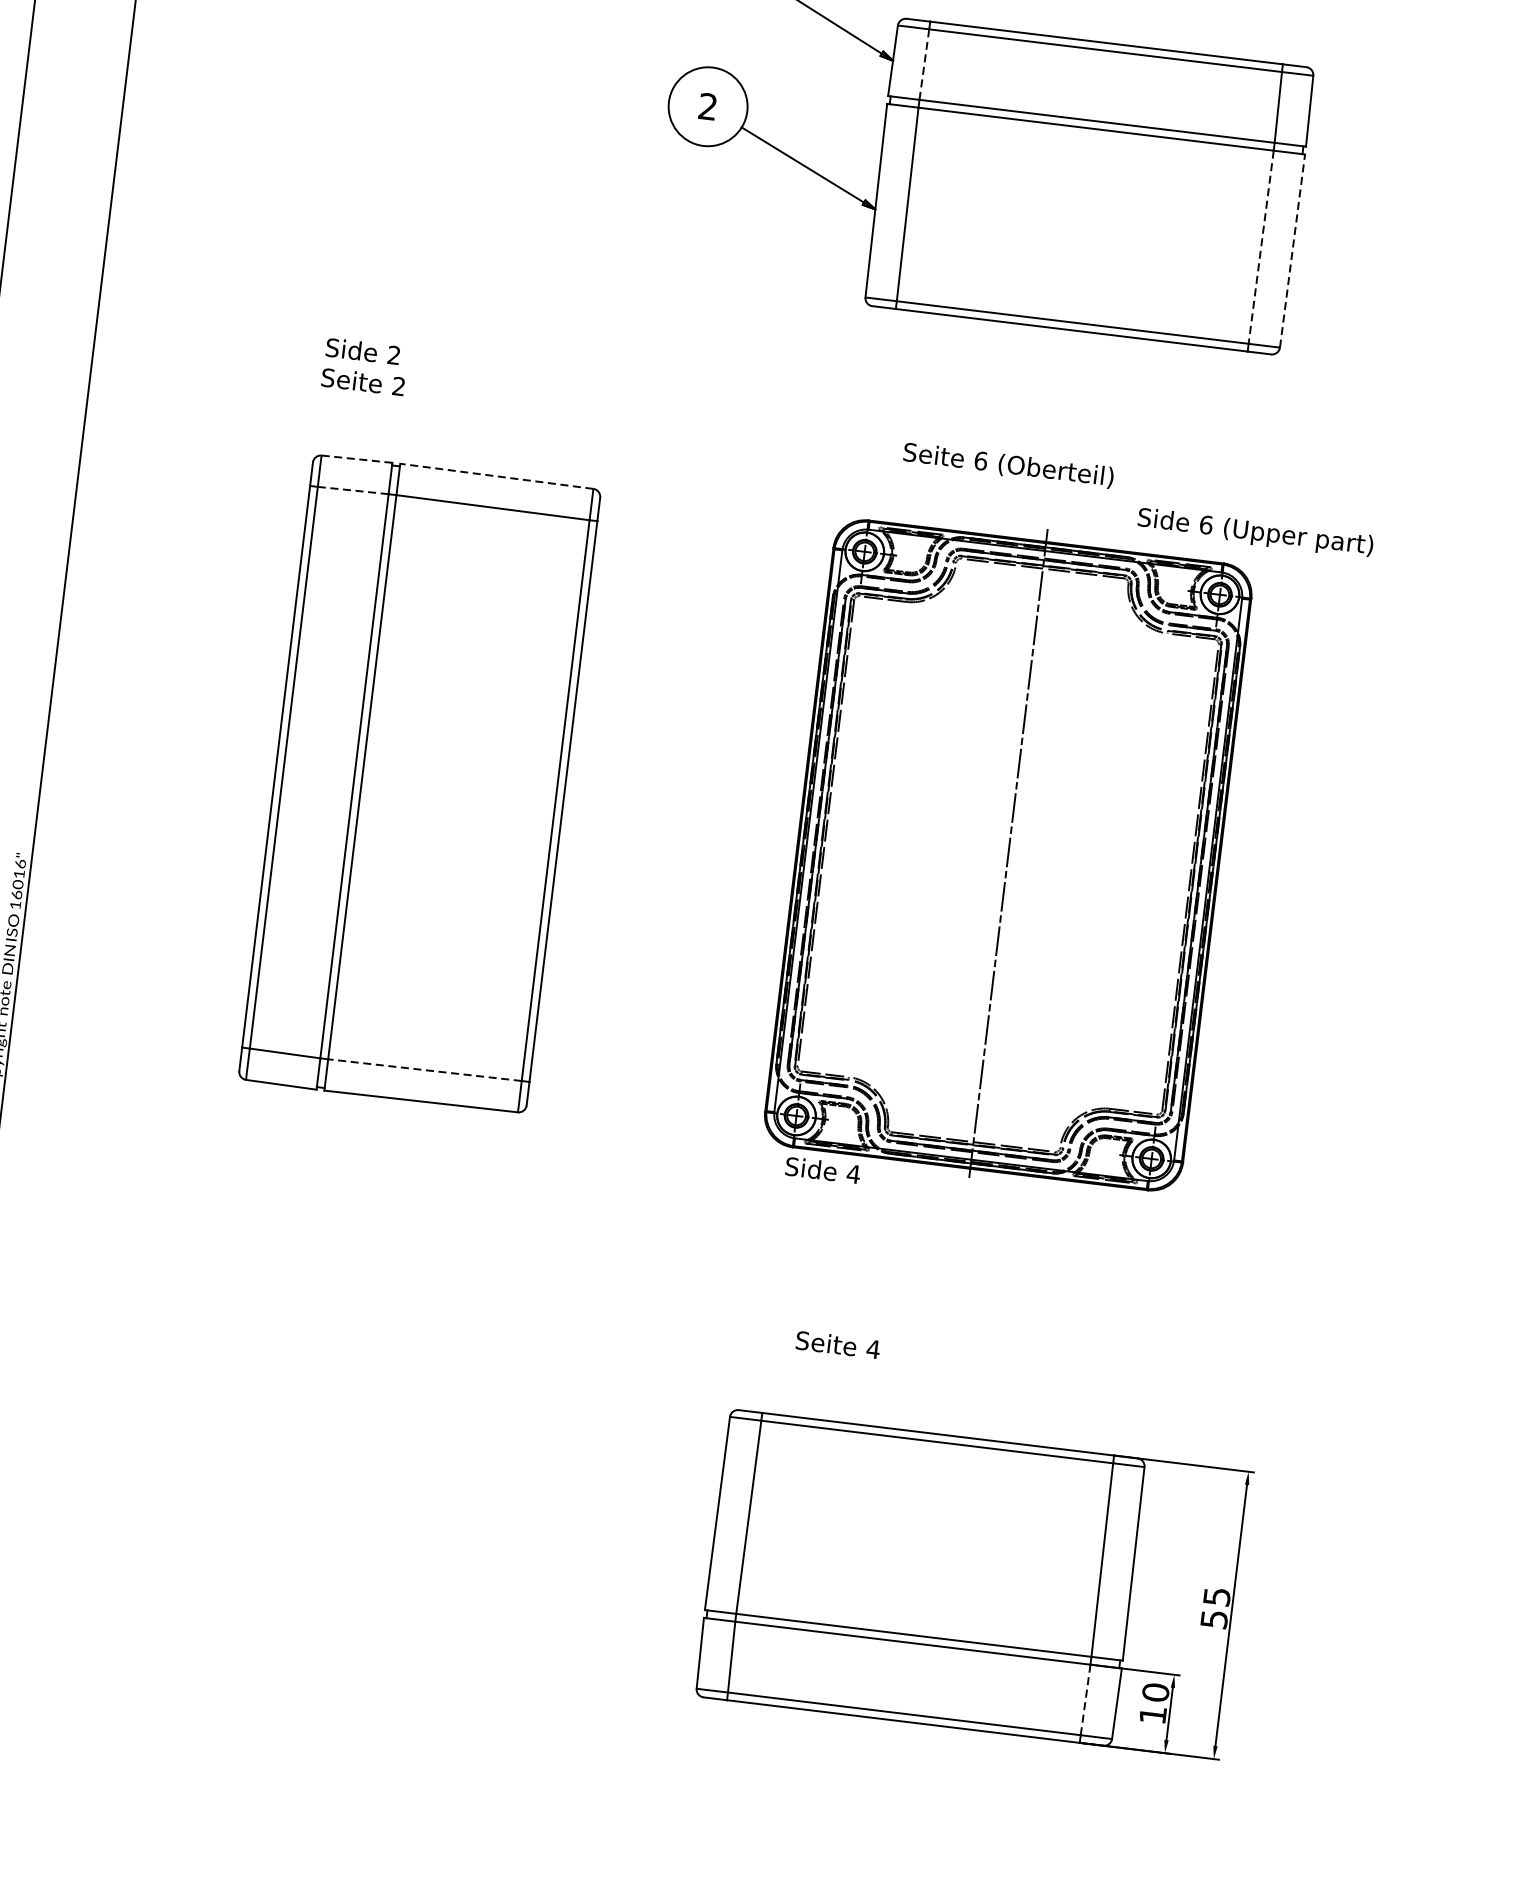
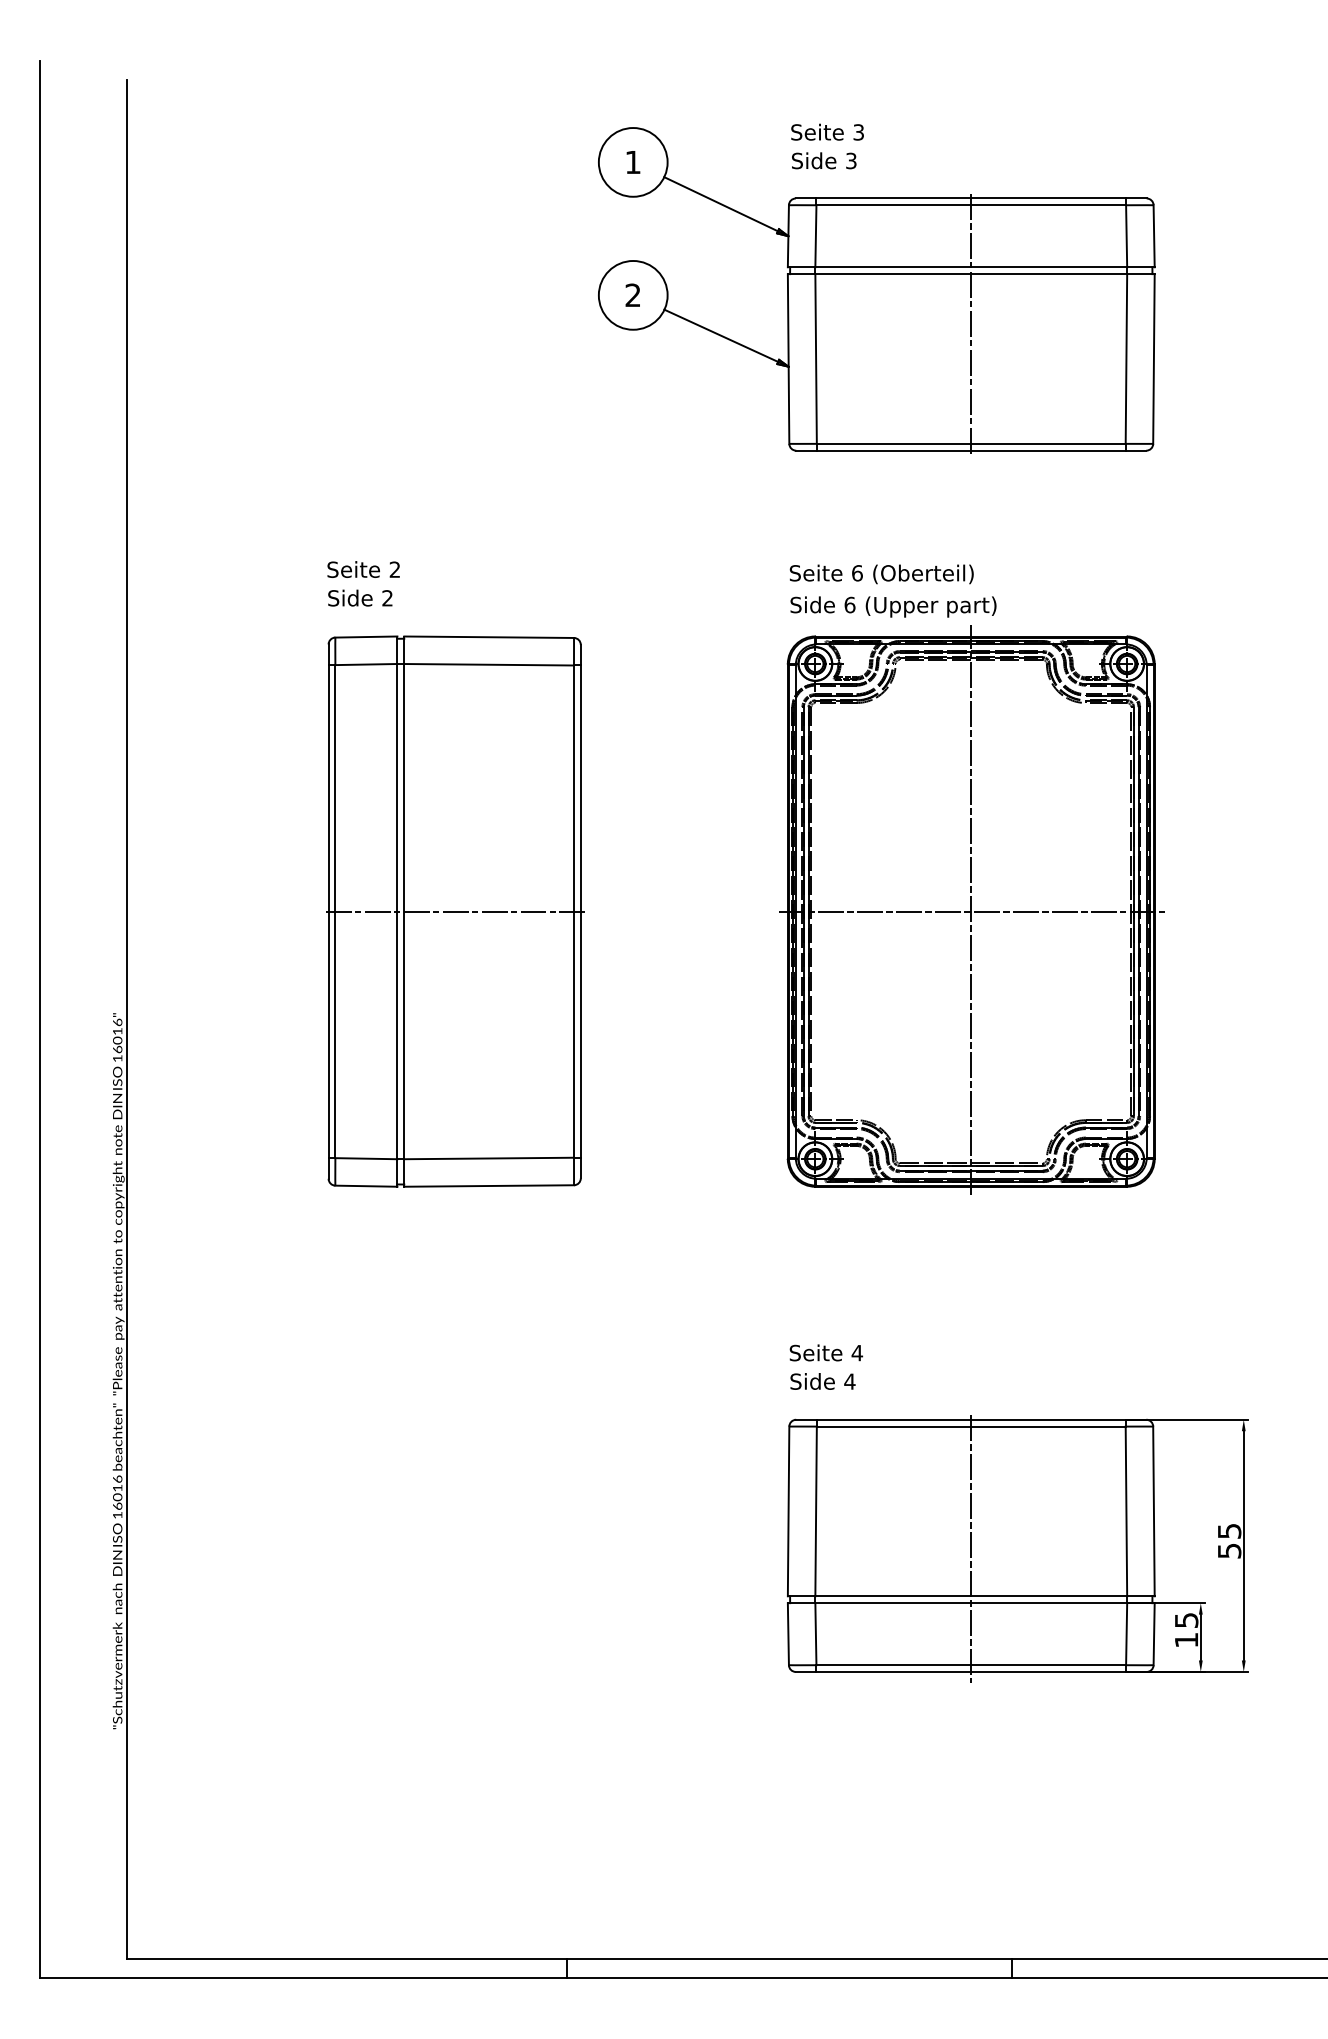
line: (924, 63) -> (815, 235), dashed -> solid
line: (1089, 186) -> (971, 324), added
line: (1261, 247) -> (1126, 359), dashed -> solid
line: (1291, 251) -> (1153, 359), dashed -> solid
text: (363, 350) -> (360, 597), moved
line: (355, 459) -> (365, 637), dashed -> solid
text: (1008, 465) -> (881, 574), moved
line: (497, 476) -> (489, 637), dashed -> solid
line: (353, 490) -> (366, 664), dashed -> solid
text: (1255, 532) -> (893, 606), moved
line: (419, 784) -> (454, 911), added
line: (1009, 855) -> (972, 911), added
line: (425, 1070) -> (489, 1158), dashed -> solid
text: (822, 1170) -> (822, 1381), moved
text: (838, 1344) -> (826, 1352), moved
line: (920, 1582) -> (971, 1549), added
text: (1155, 1692) -> (1186, 1620), 10 -> 15
line: (1085, 1700) -> (1126, 1634), dashed -> solid

